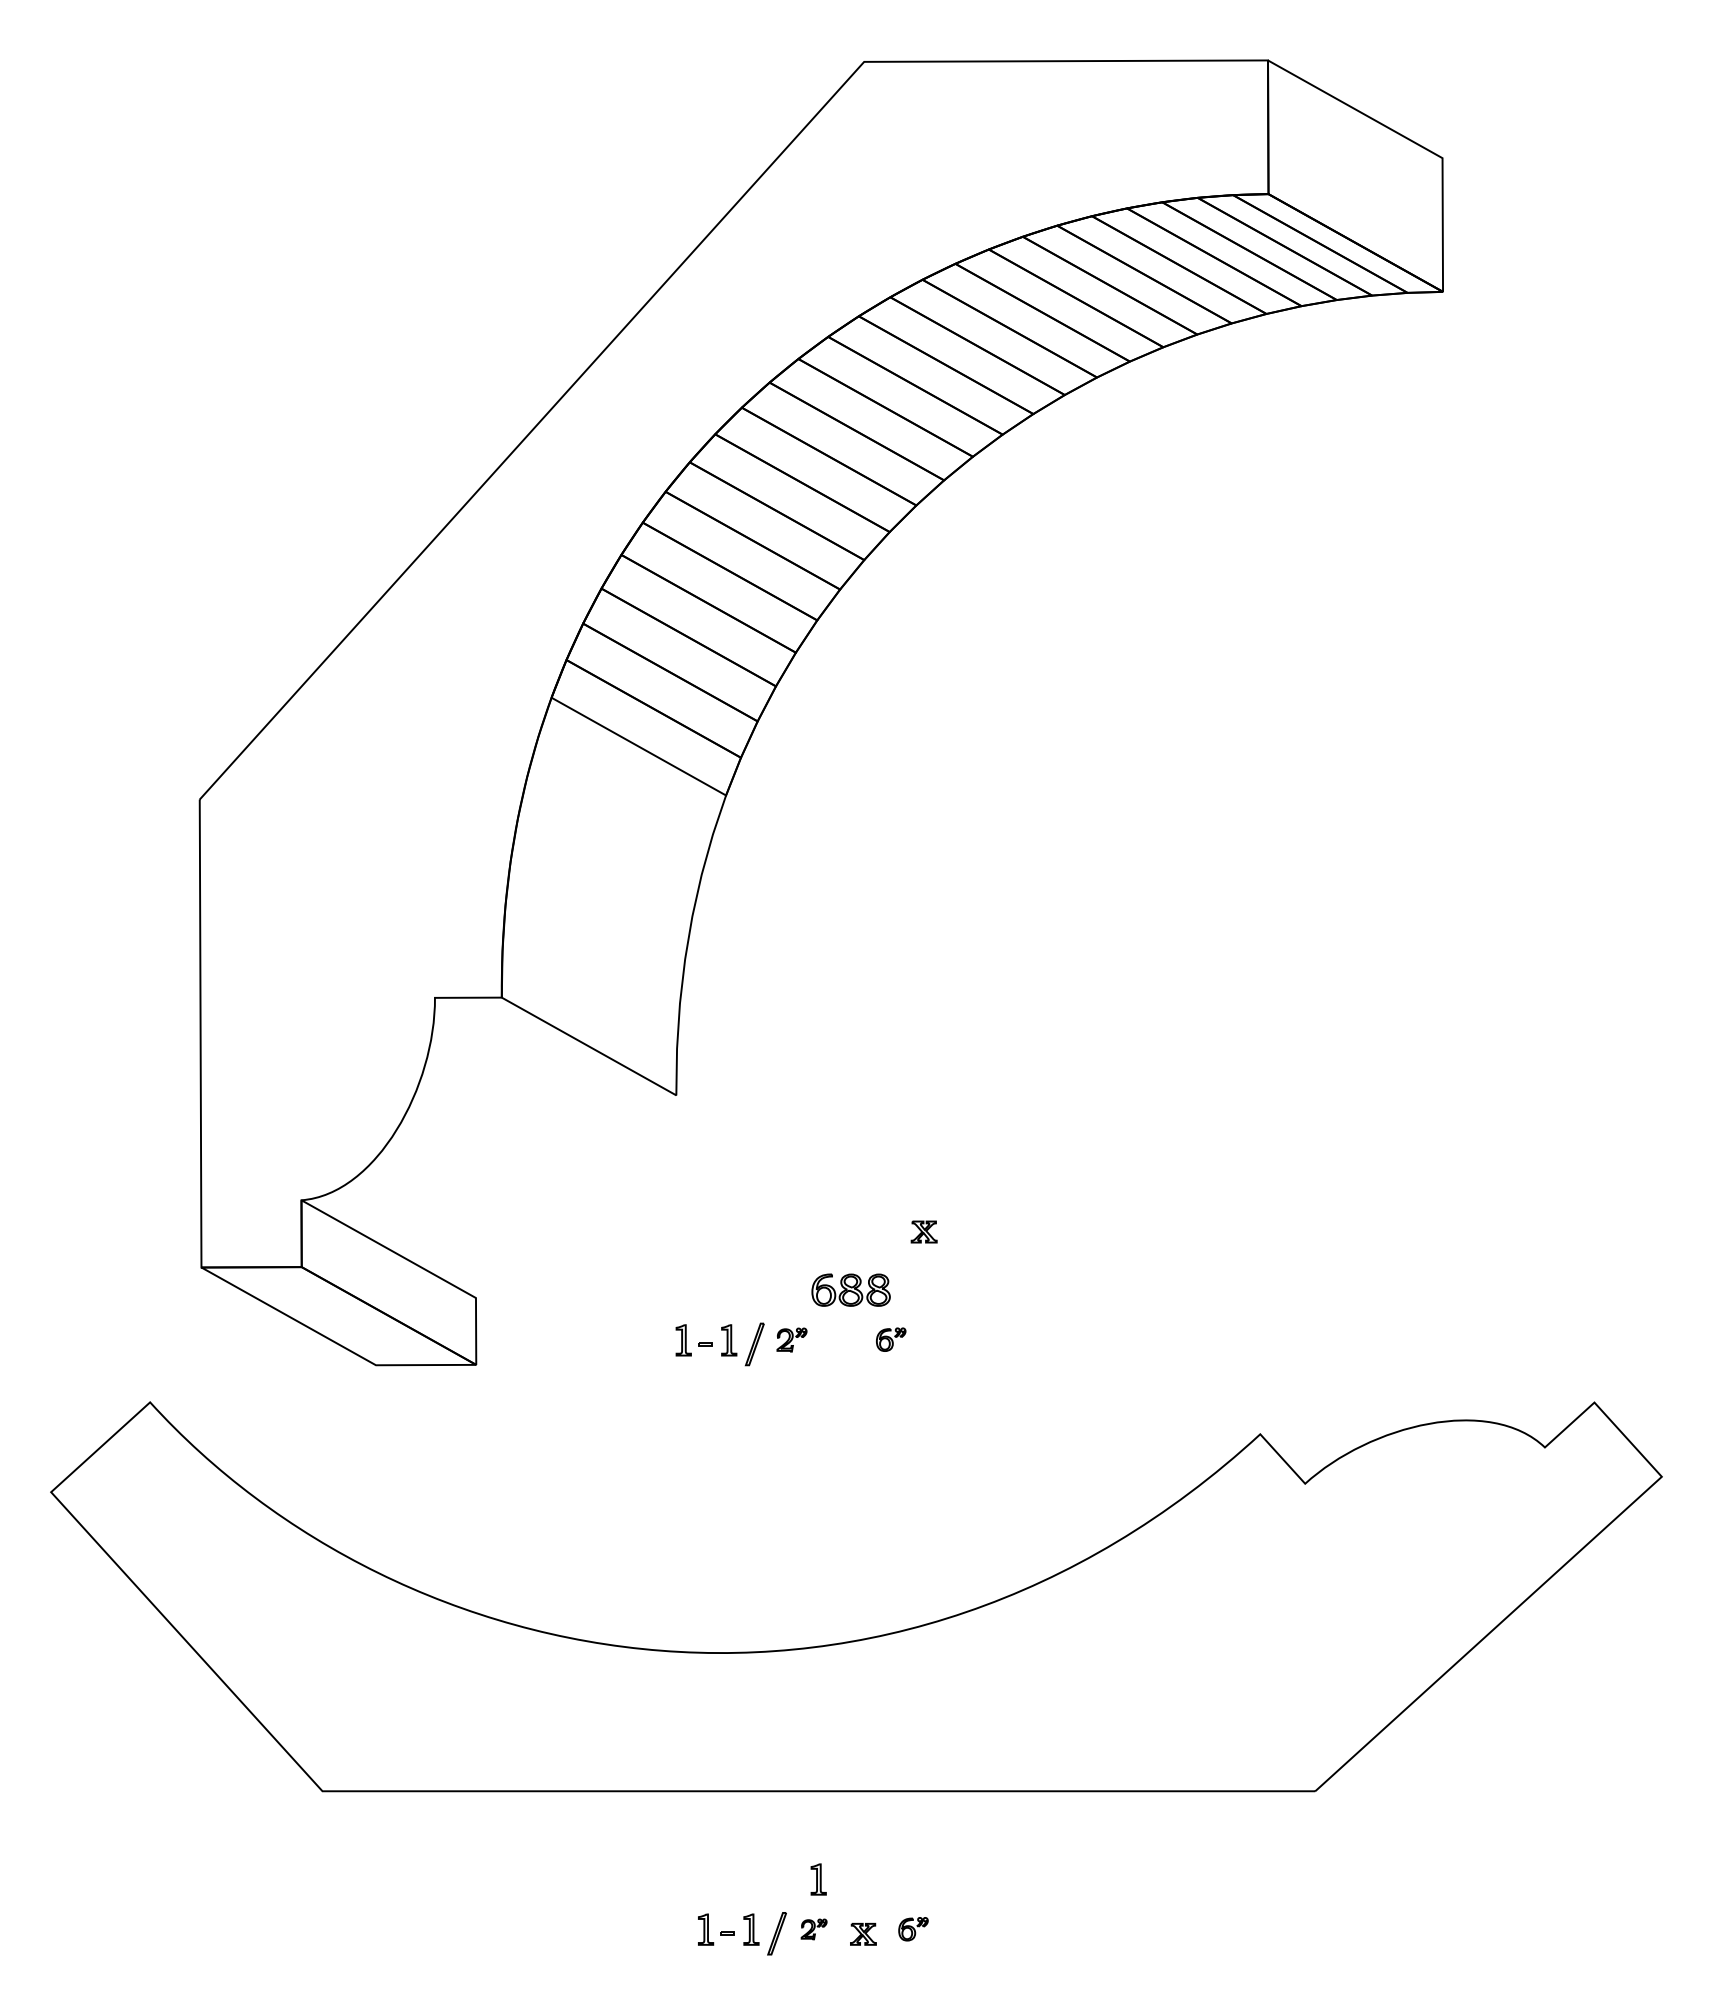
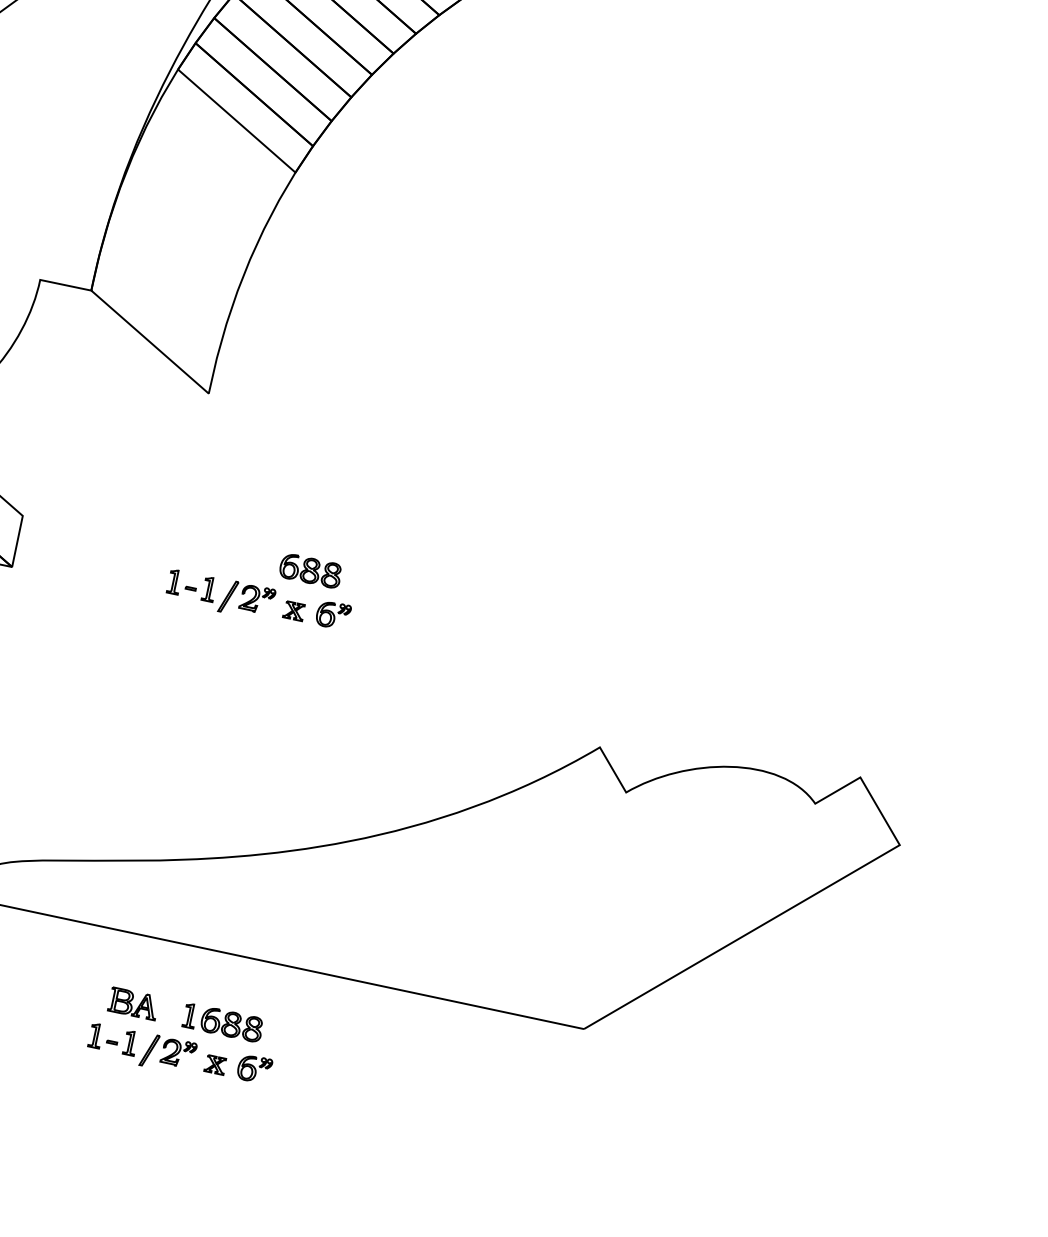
part: (923, 1231) -> (293, 610), moved
part: (791, 1339) -> (257, 598), size x1.43
part: (890, 1339) -> (332, 614), size x1.43
part: (744, 1879) -> (133, 1003), added
part: (873, 1879) -> (232, 1024), added
part: (813, 1929) -> (178, 1053), size x1.67
part: (913, 1929) -> (254, 1069), size x1.43

